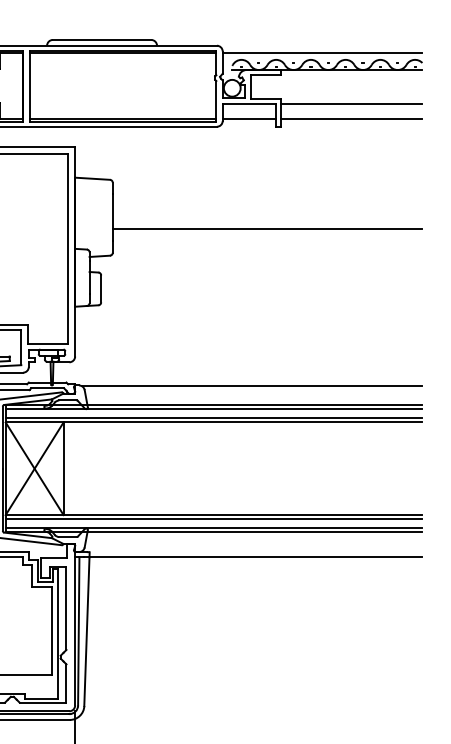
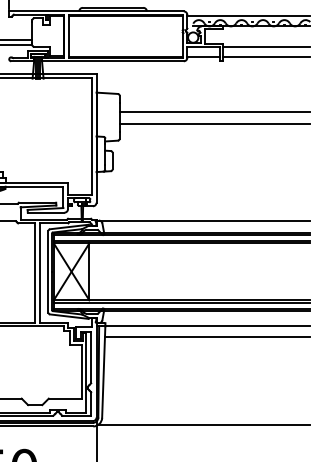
line: (266, 209) -> (214, 112), added
line: (255, 575) -> (207, 337), added
line: (250, 716) -> (204, 424), added

